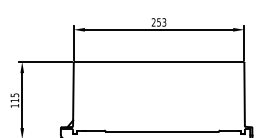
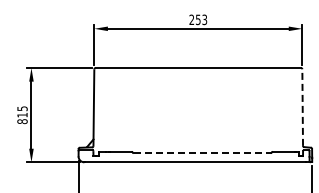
line: (244, 94) -> (302, 107), solid -> dashed
text: (14, 105) -> (22, 121), 115 -> 815
line: (162, 132) -> (202, 153), solid -> dashed

